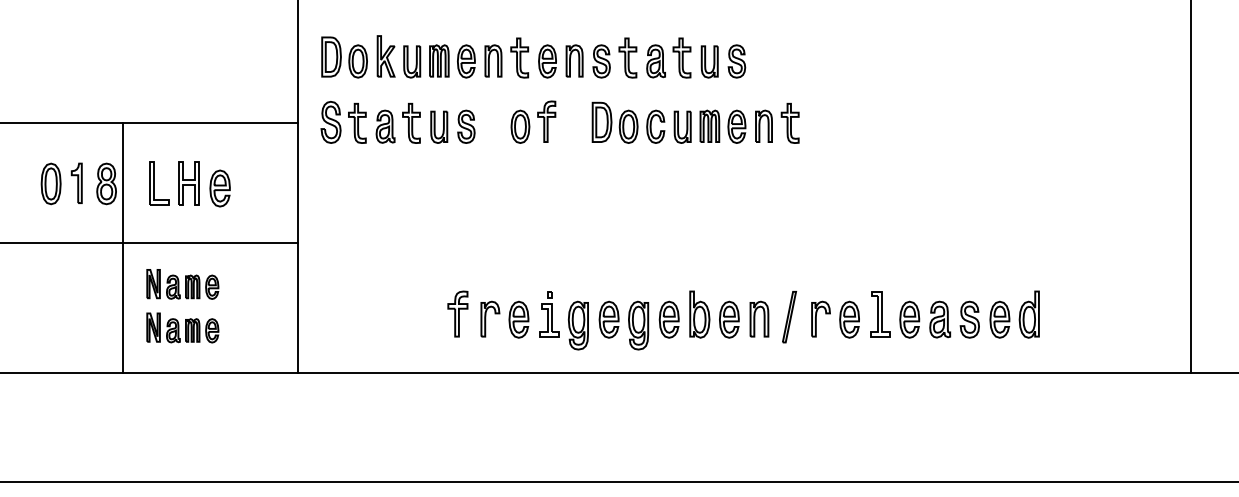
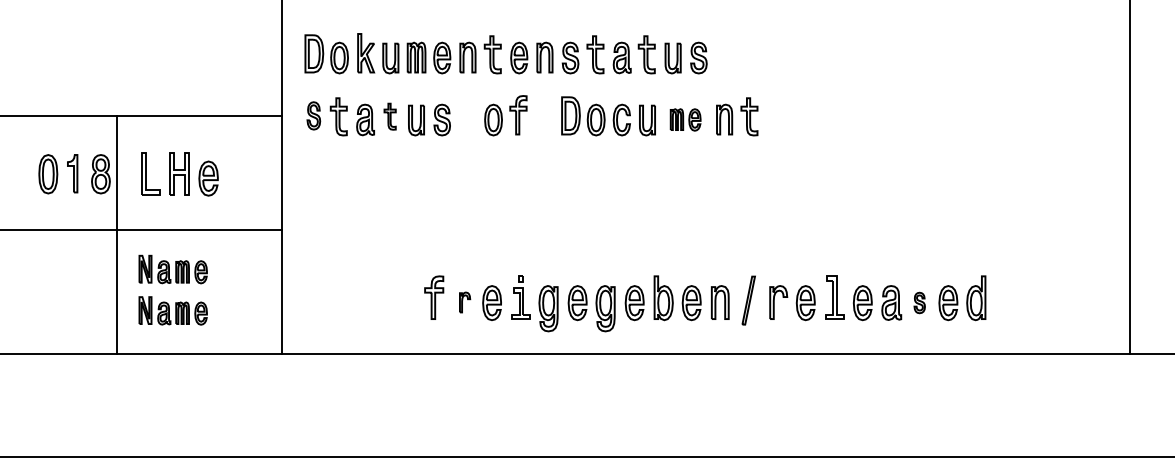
part: (330, 122) -> (313, 115), size x0.7
part: (411, 122) -> (390, 115), size x0.7
part: (722, 126) -> (685, 119), size x0.7
part: (490, 318) -> (465, 301), size x0.6
part: (969, 319) -> (919, 302), size x0.6

